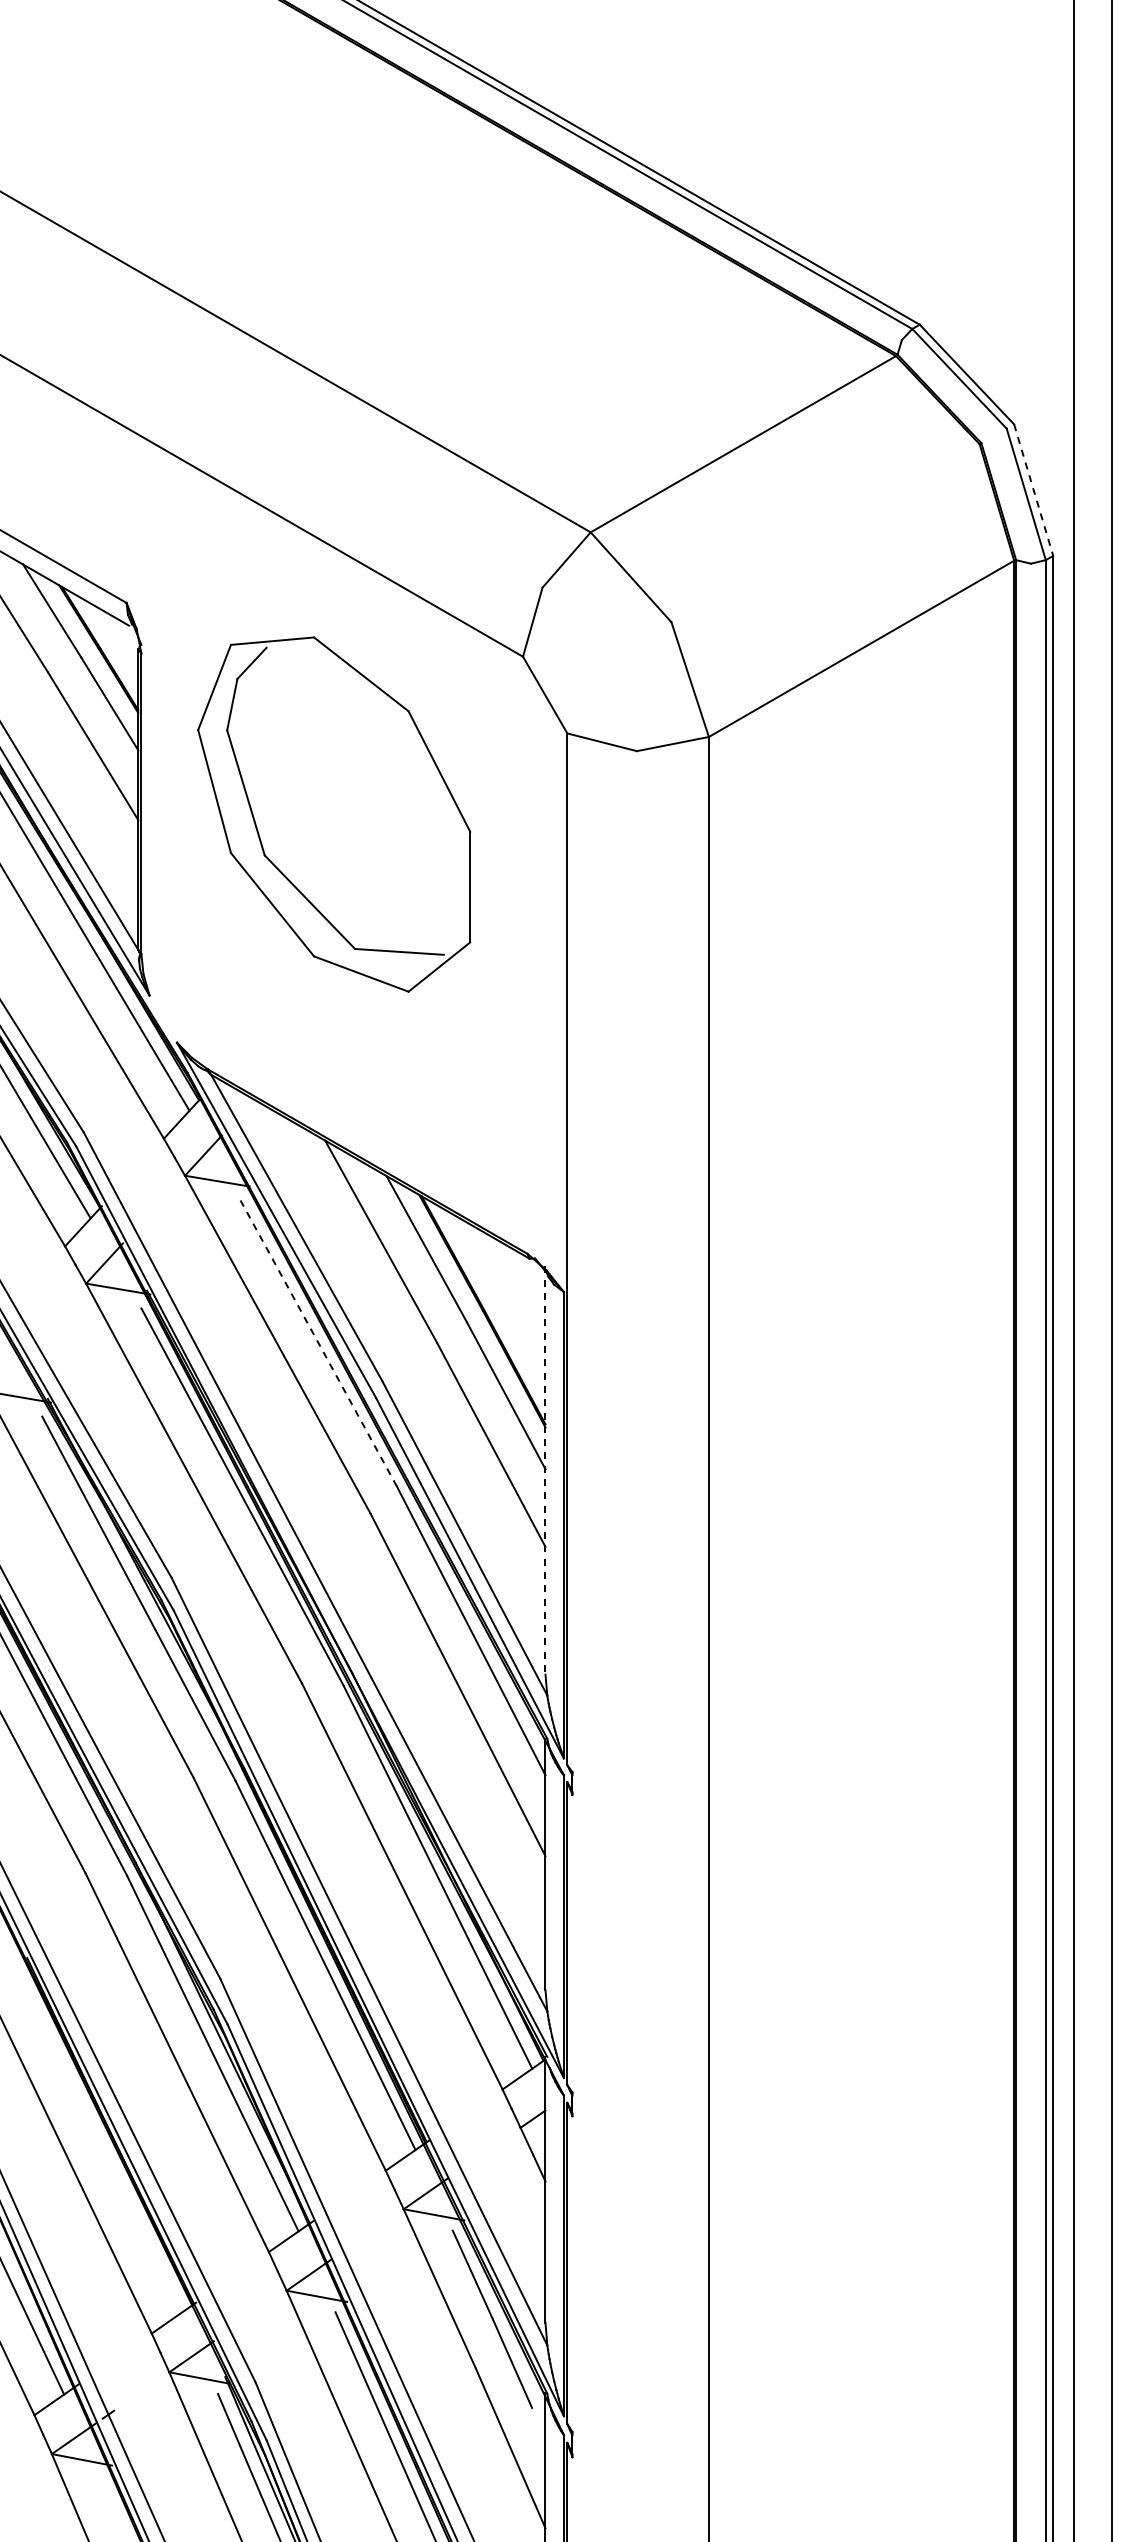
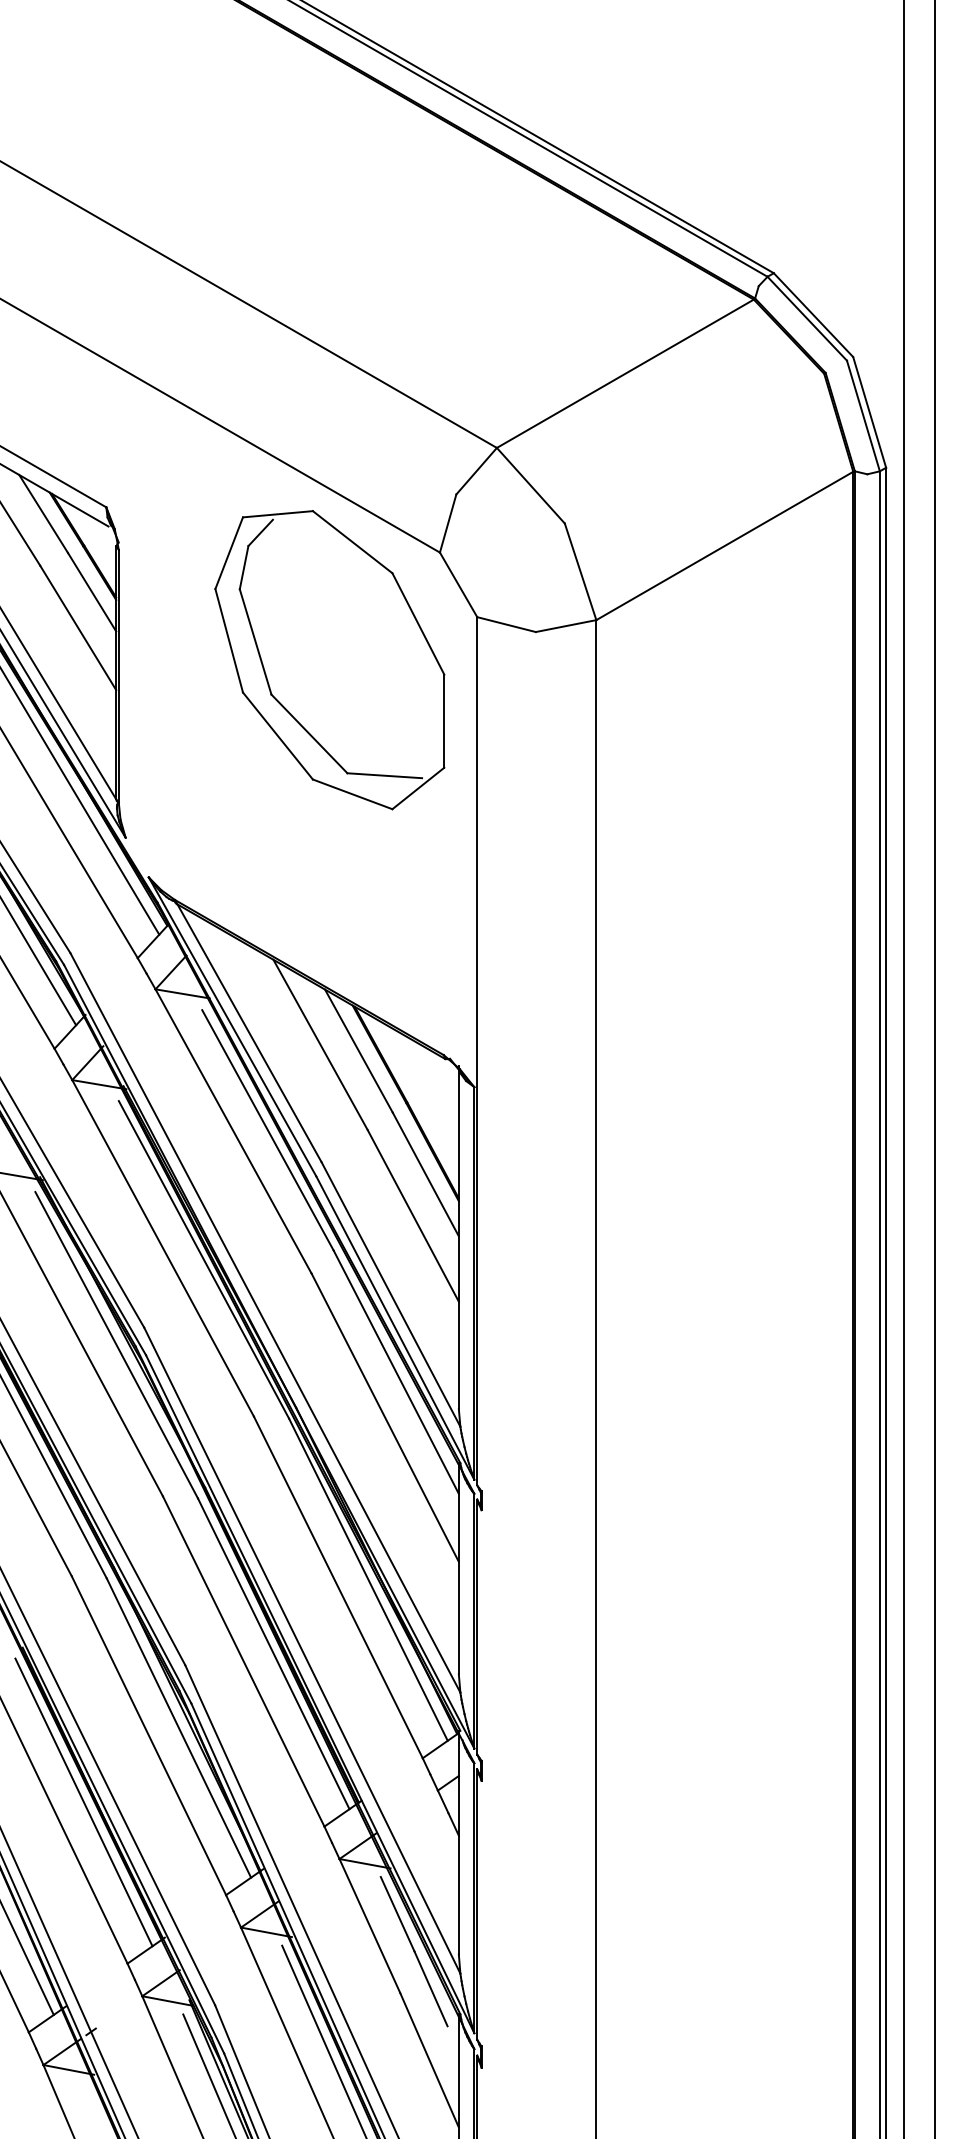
line: (1033, 490) -> (869, 412), dashed -> solid
part: (334, 814) -> (330, 660), moved
line: (318, 1343) -> (267, 1130), dashed -> solid
line: (545, 1471) -> (458, 1238), dashed -> solid
line: (99, 2141) -> (83, 1802), added

